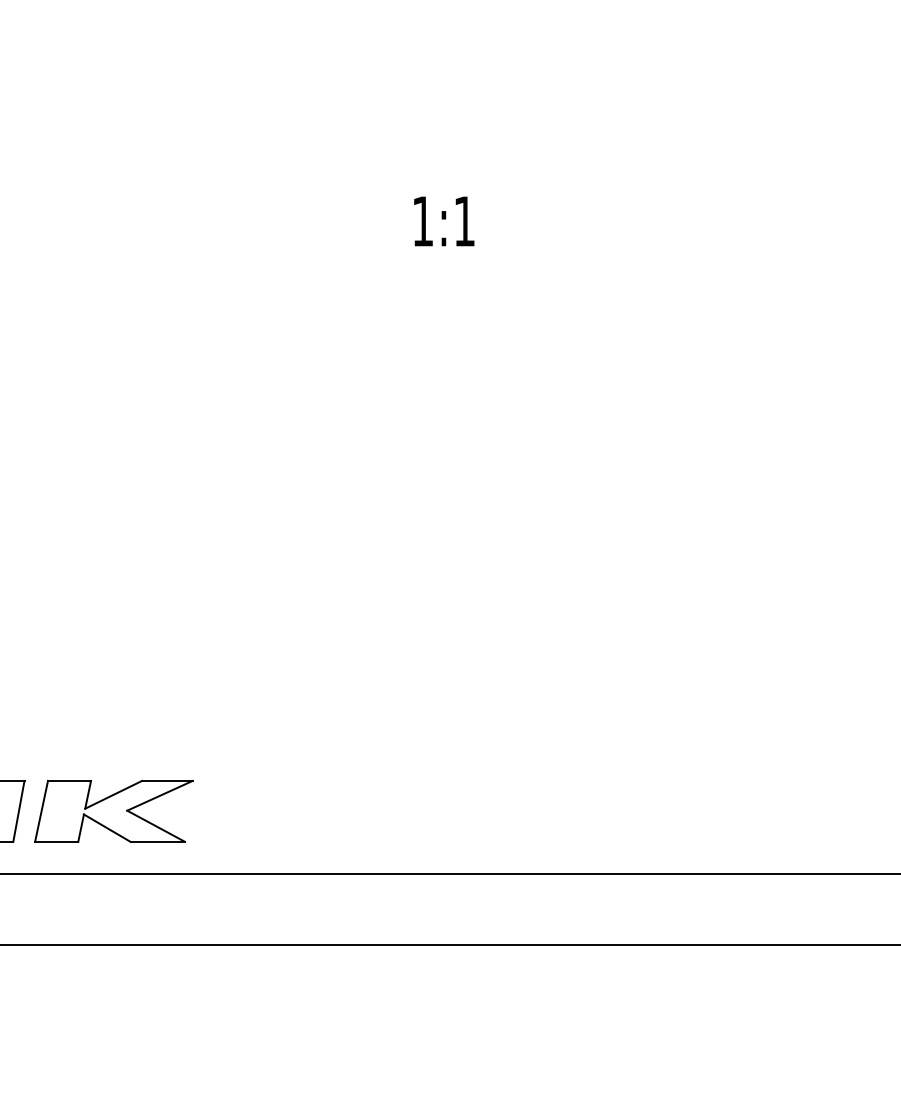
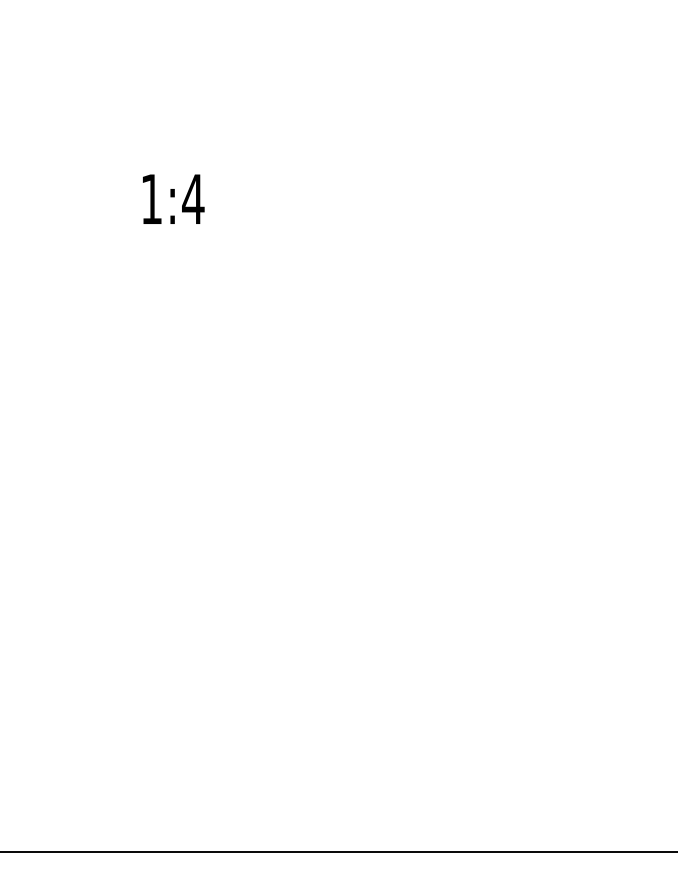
text: (464, 221) -> (193, 199), 1:1 -> 1:4

